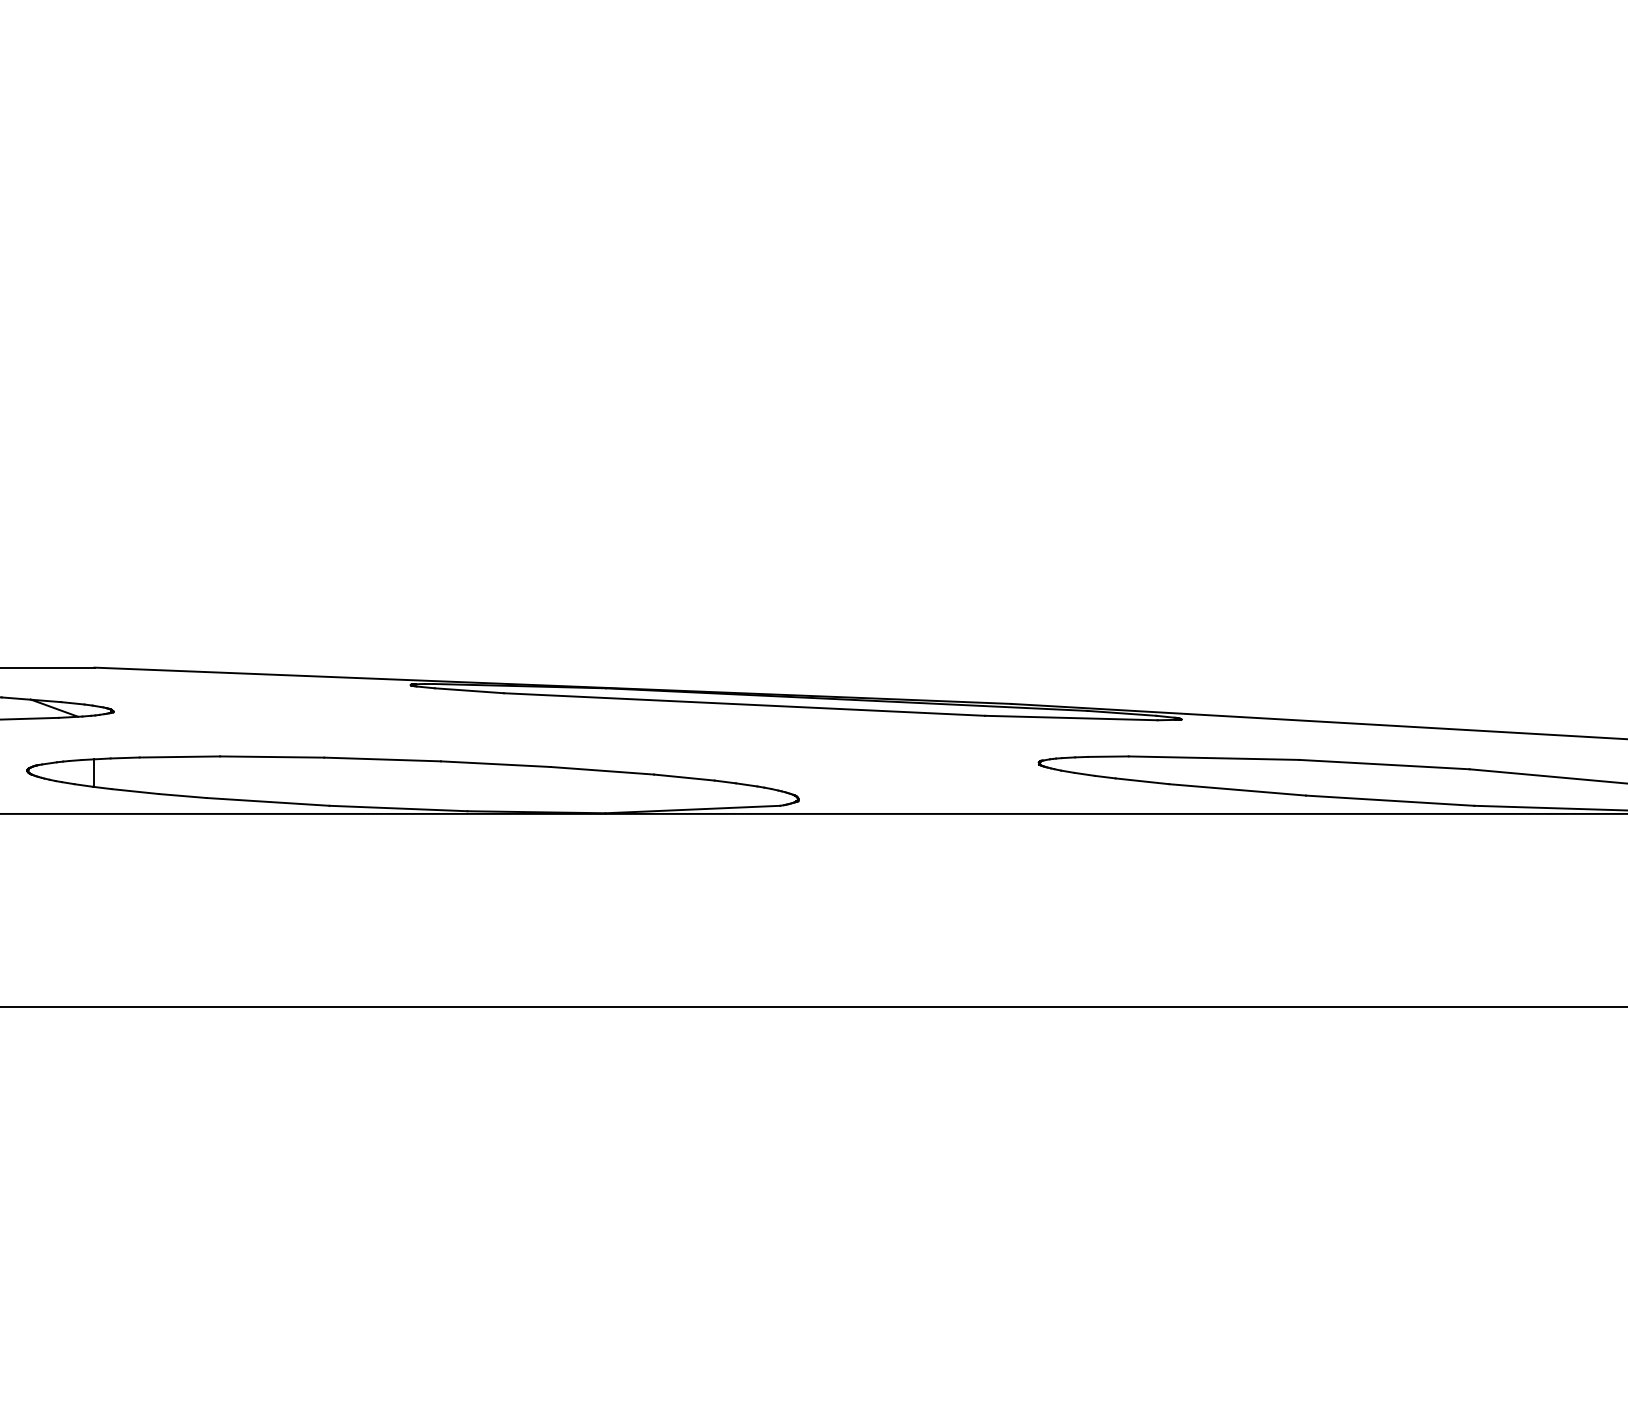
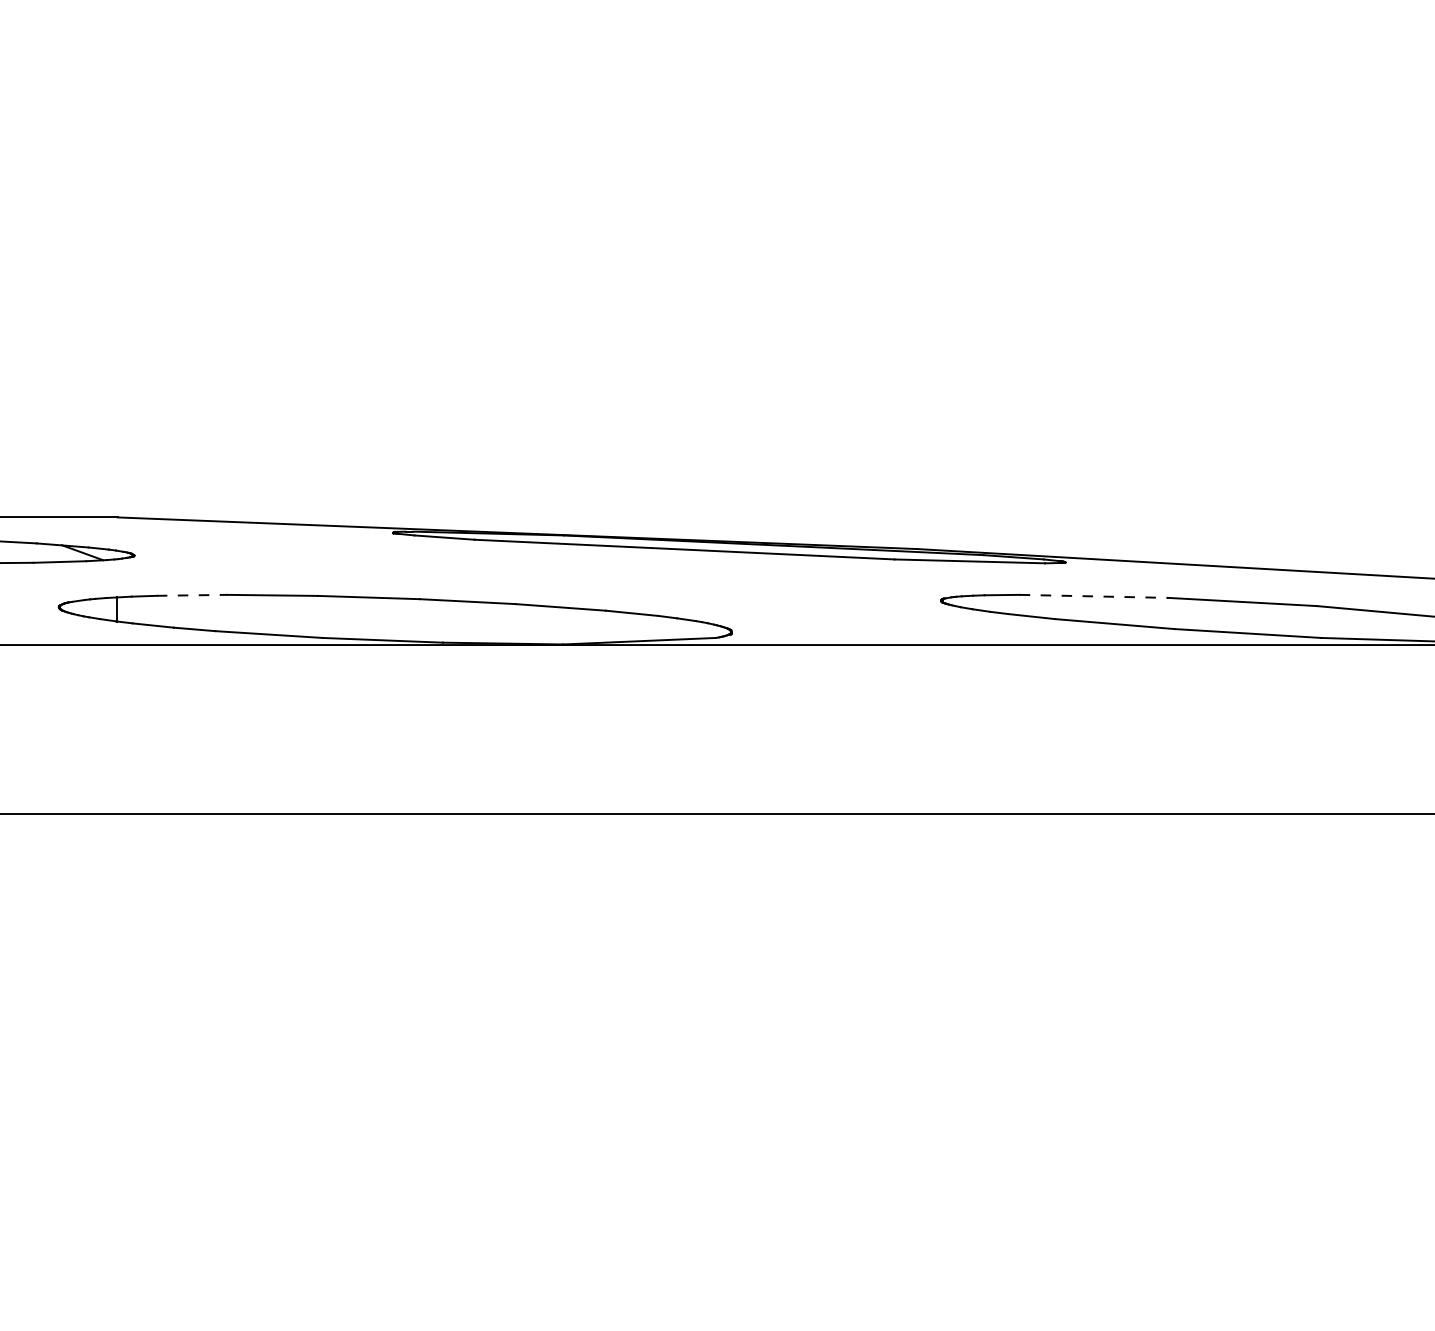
line: (180, 757) -> (192, 595), solid -> dashed
line: (1214, 758) -> (1094, 596), solid -> dashed

